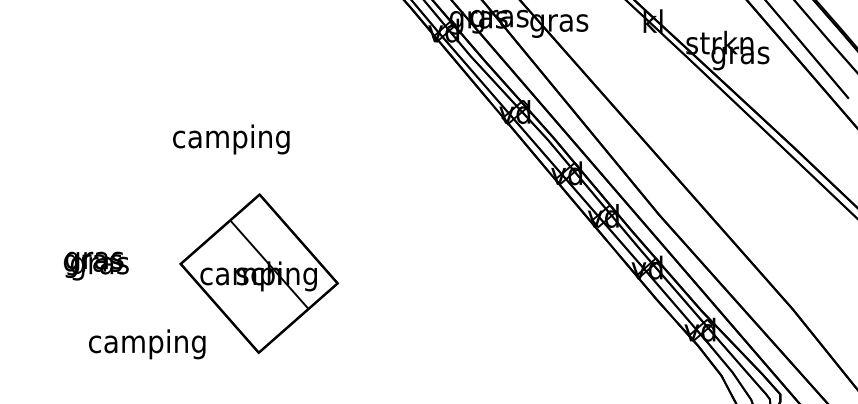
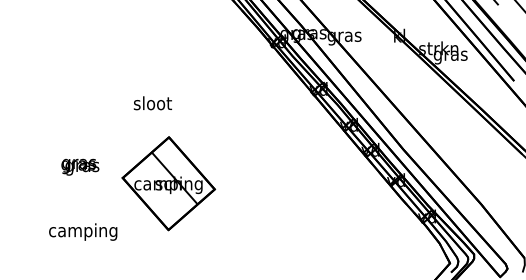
text: (231, 138) -> (152, 104), camping -> sloot
text: (96, 264) -> (80, 166), moved
text: (147, 343) -> (83, 231), moved

